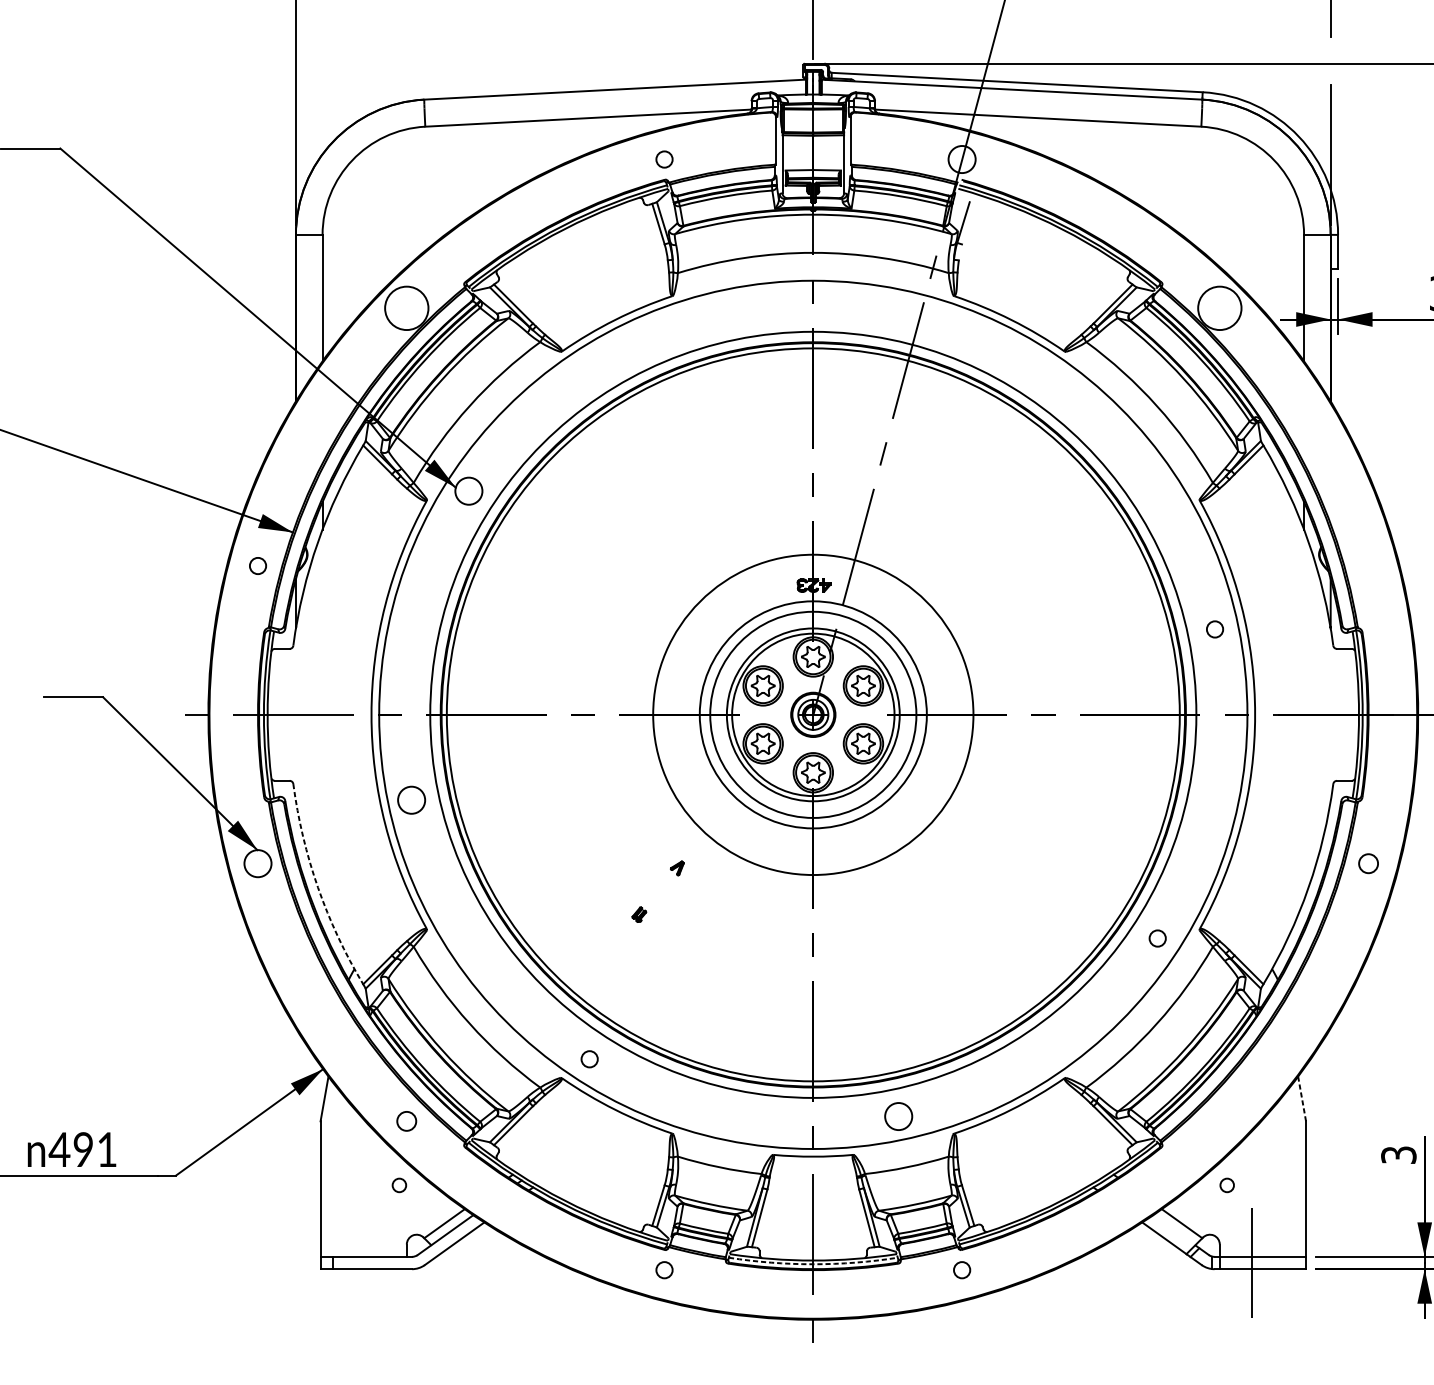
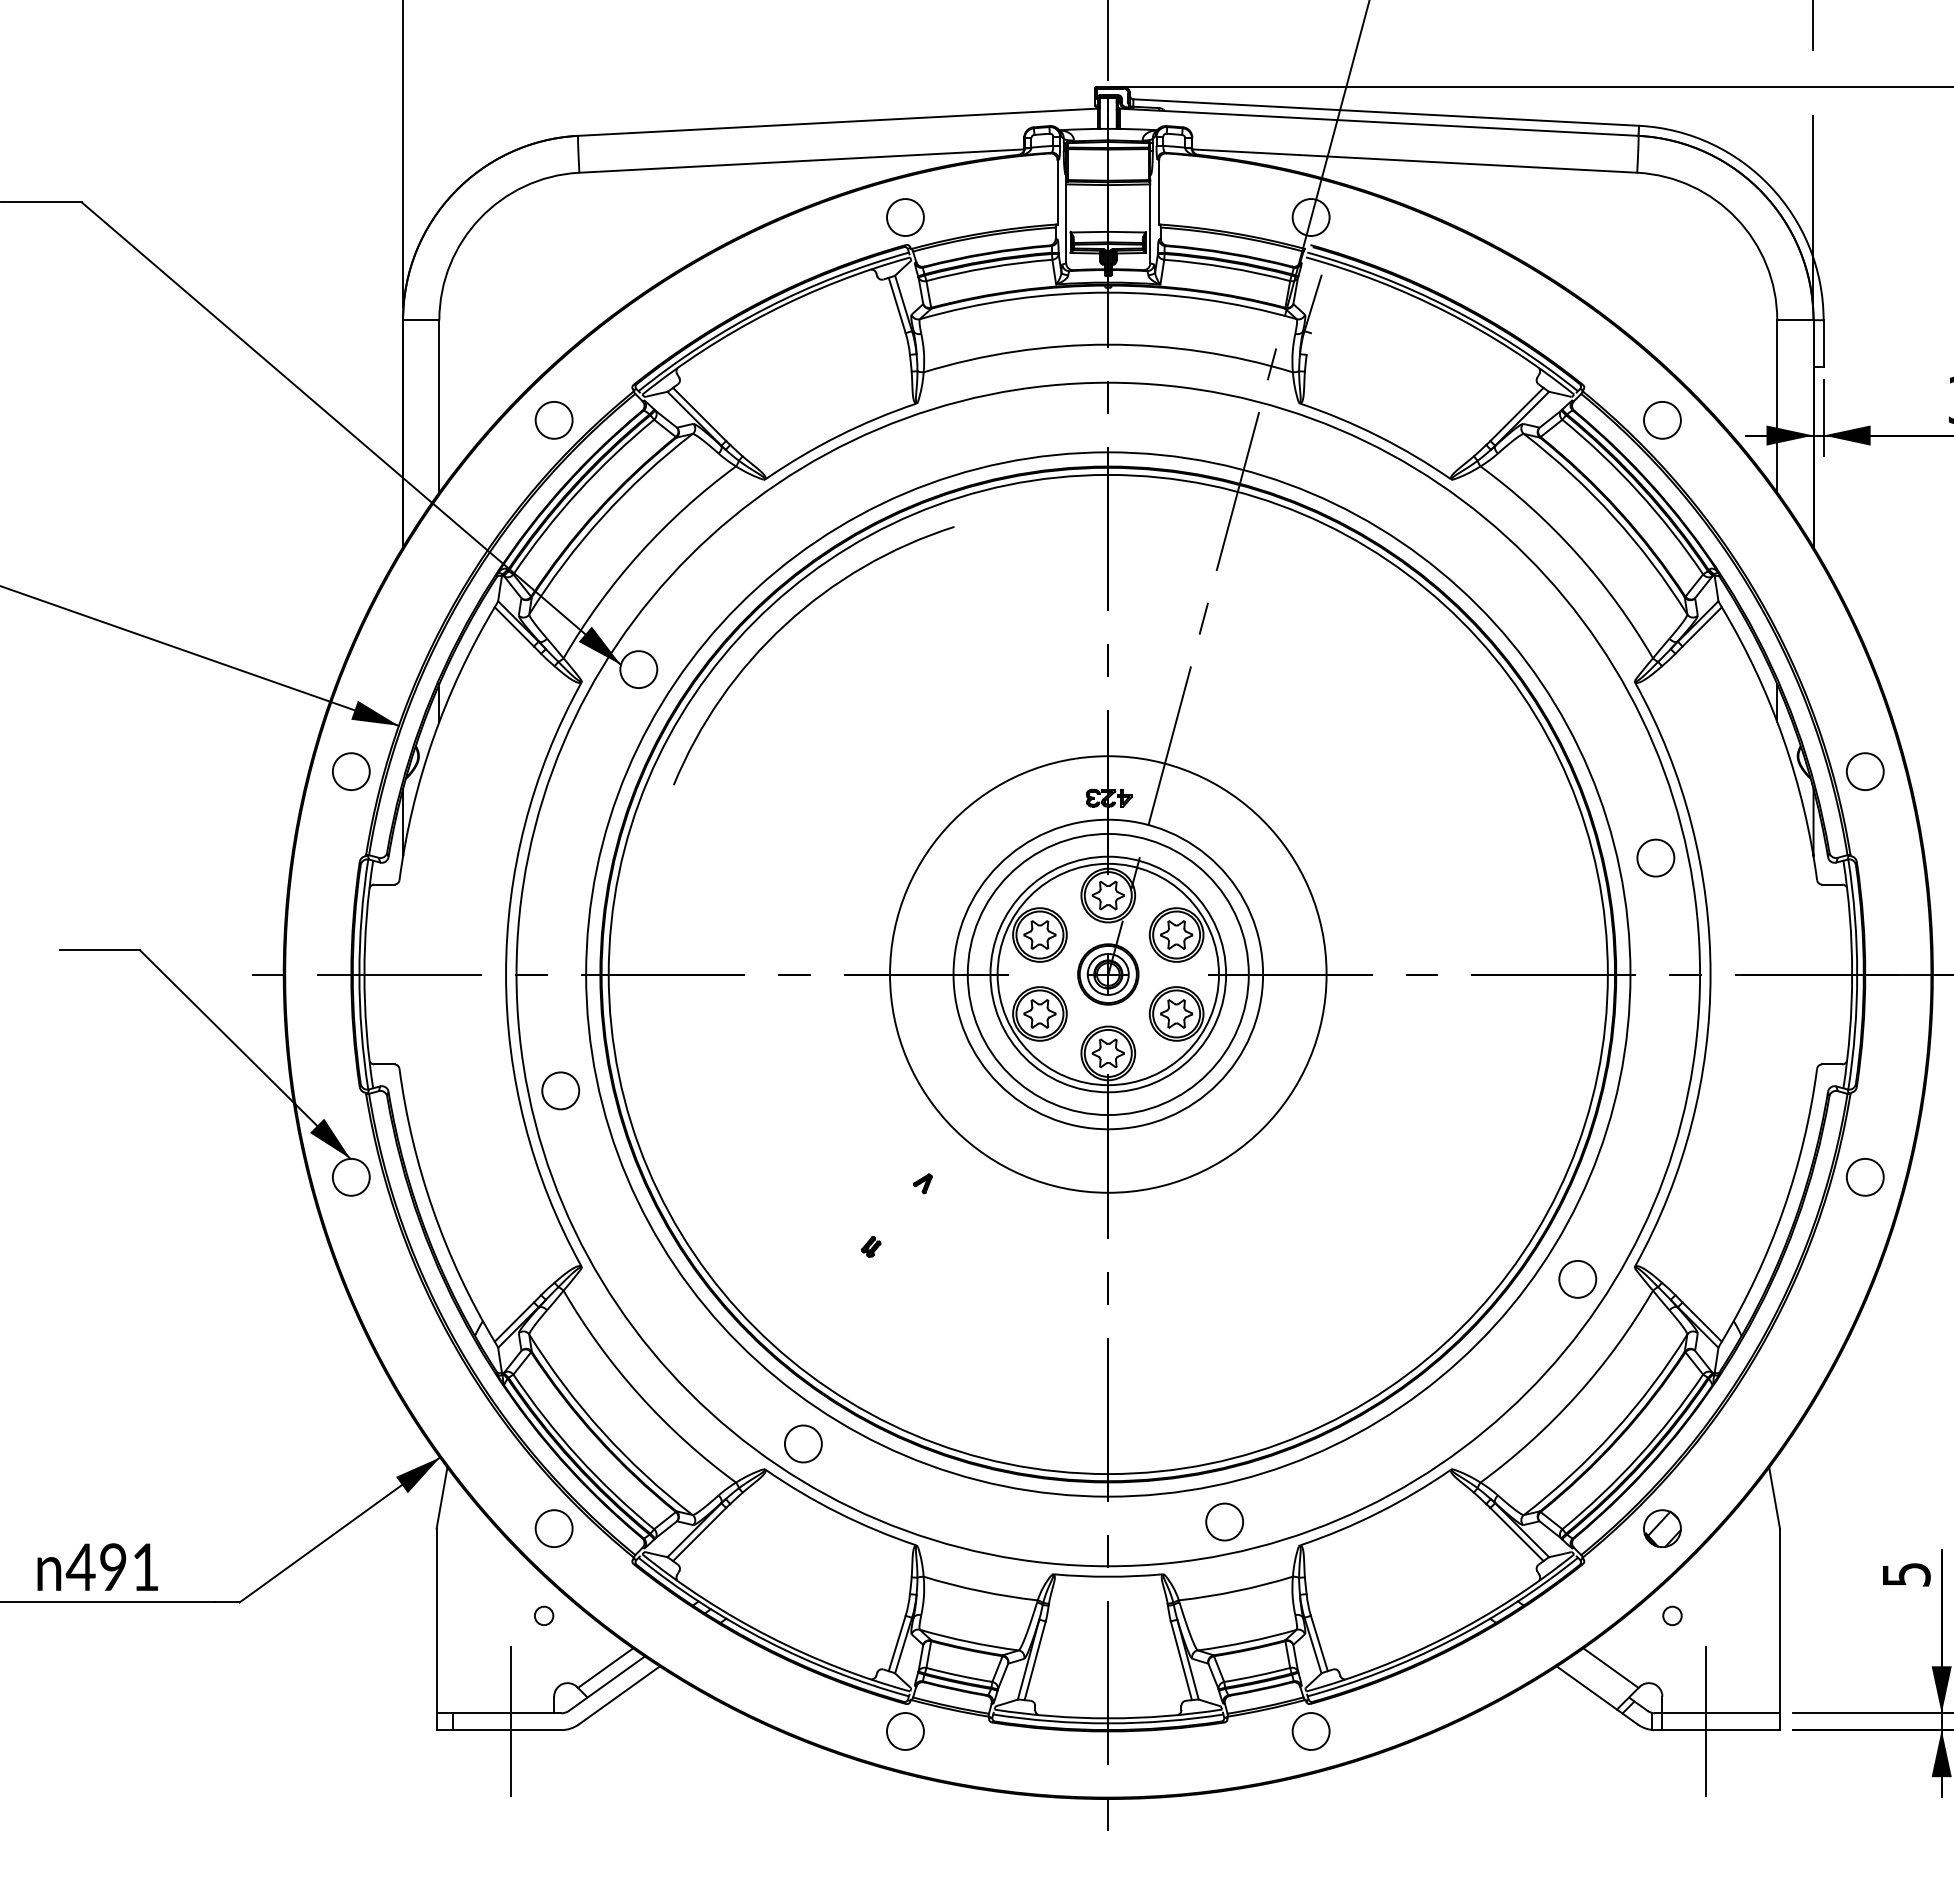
circle: (664, 159) -> (905, 217), size x1.67
circle: (406, 307) -> (553, 419), size x0.62
circle: (1219, 307) -> (1661, 419), size x0.62
arc: (576, 459) -> (785, 626), added
circle: (258, 565) -> (351, 771), size x1.67
circle: (1368, 565) -> (1865, 771), added
circle: (1214, 629) -> (1655, 857), size x1.67
circle: (1368, 863) -> (1864, 1177), size x1.43
arc: (318, 888) -> (433, 1210), dashed -> solid
circle: (1157, 937) -> (1577, 1278), size x1.67
circle: (589, 1058) -> (803, 1443), size x1.67
line: (1302, 1099) -> (1774, 1498), dashed -> solid
circle: (406, 1121) -> (553, 1528), size x1.43
part: (1219, 1121) -> (1662, 1528), added
text: (1398, 1155) -> (1906, 1574), 3 -> 5
line: (374, 1262) -> (510, 1721), added
arc: (813, 1264) -> (1108, 1723), dashed -> solid
circle: (664, 1270) -> (905, 1731), size x1.67
circle: (961, 1270) -> (1310, 1731), size x1.67

